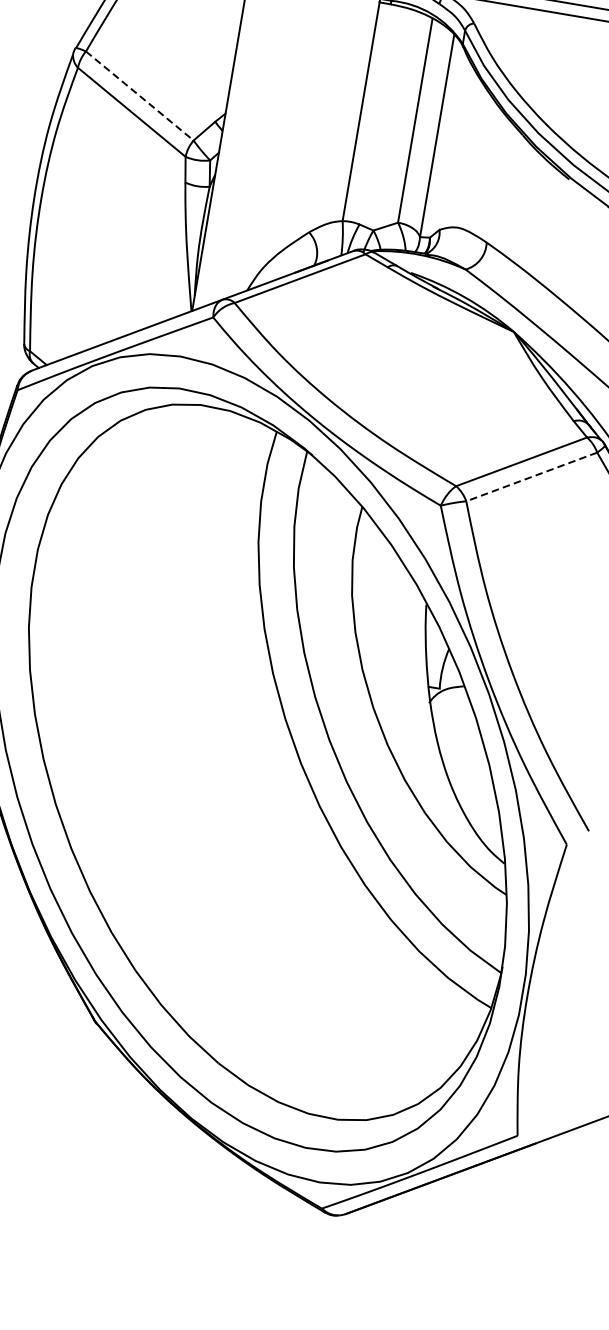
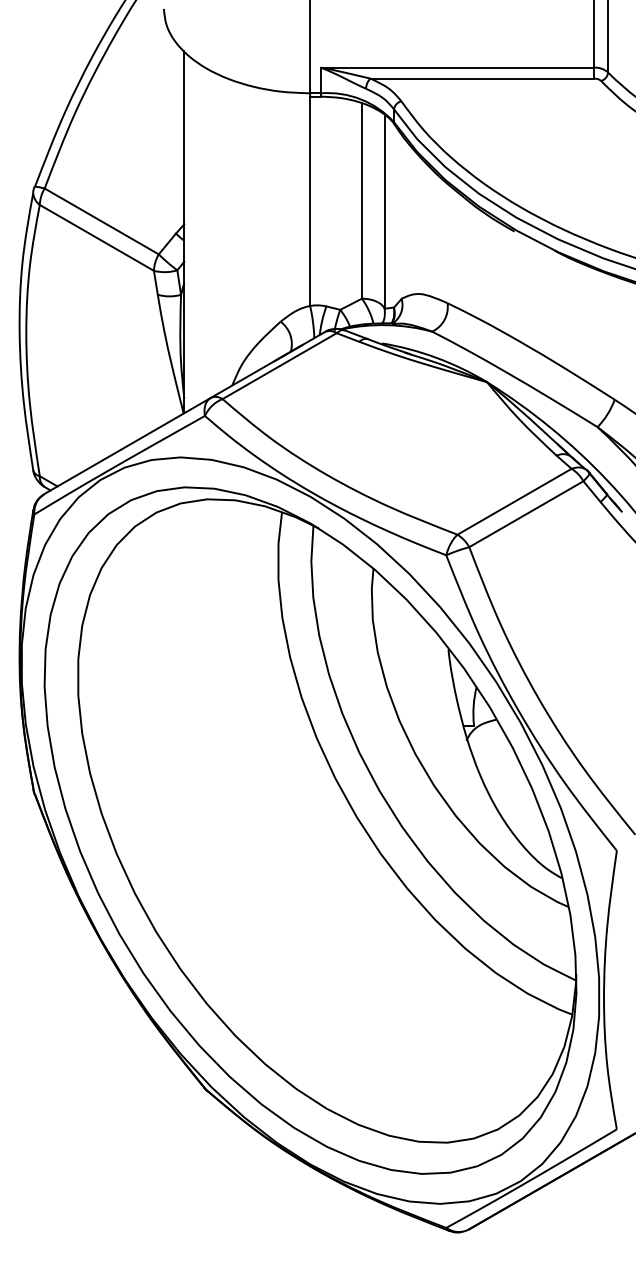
line: (139, 96) -> (101, 221), dashed -> solid
line: (531, 477) -> (526, 514), dashed -> solid

